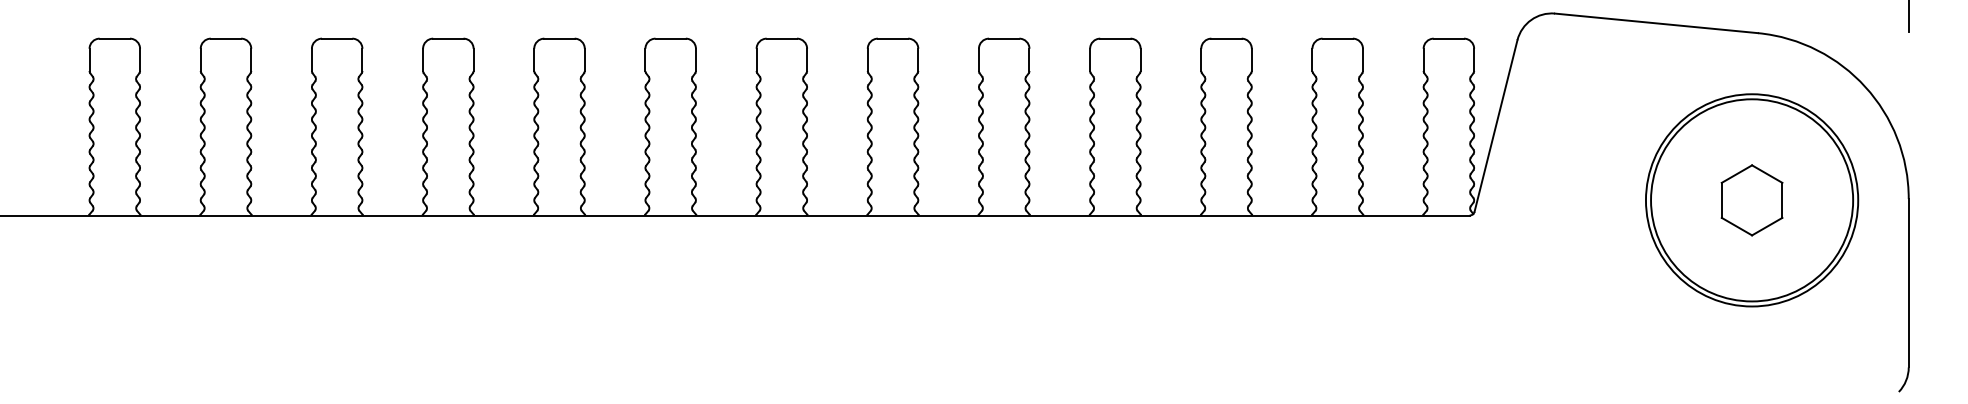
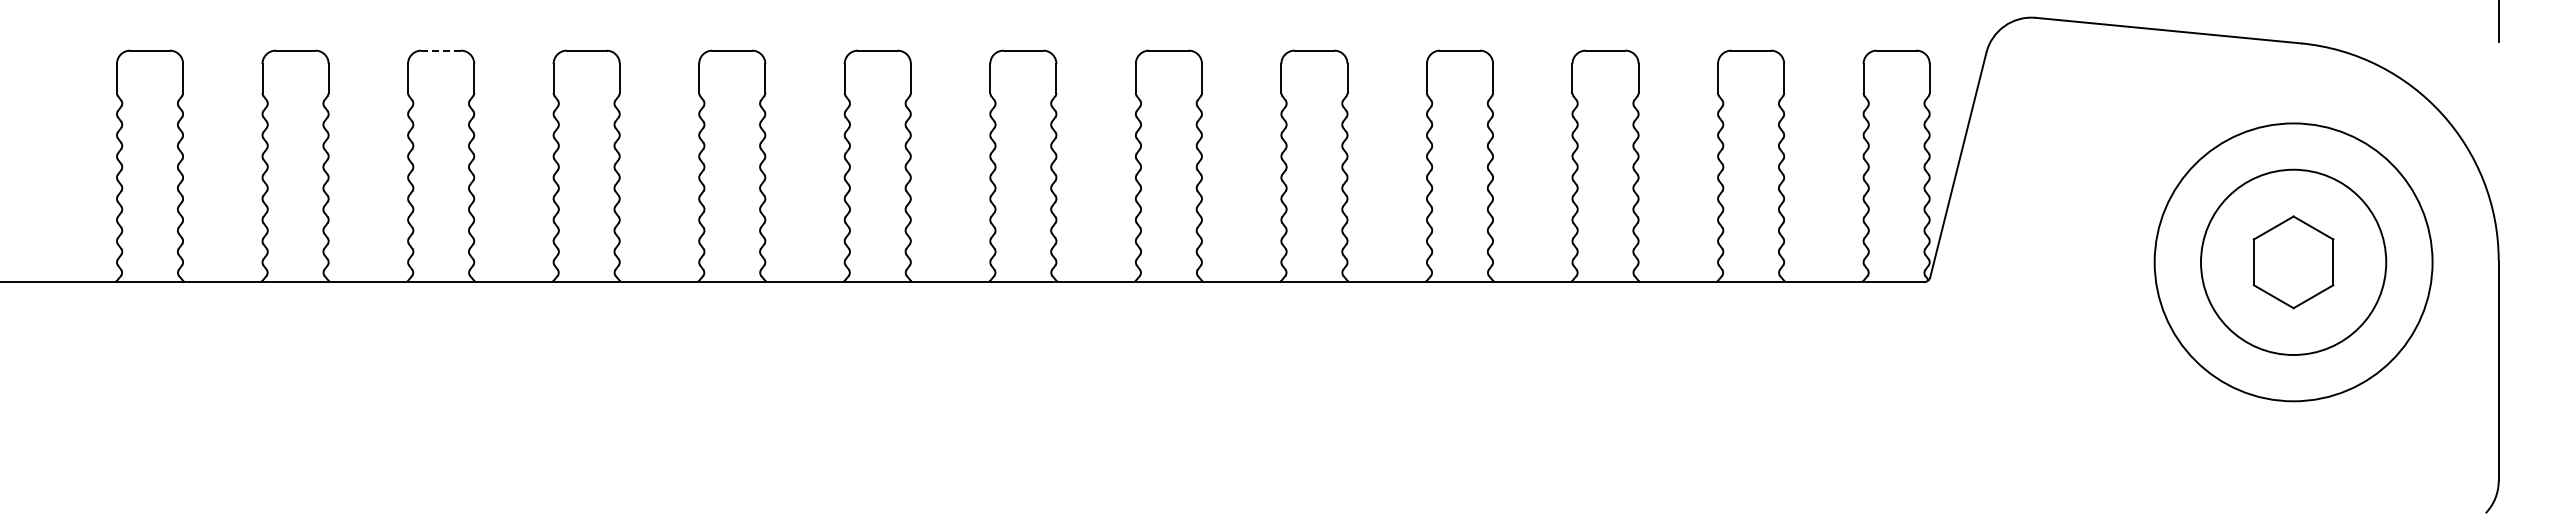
line: (337, 38) -> (441, 50), solid -> dashed
circle: (1752, 200) -> (2293, 262), size x0.7

